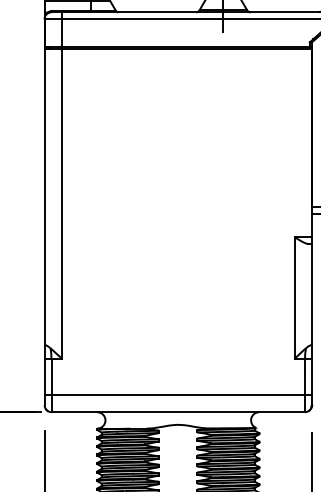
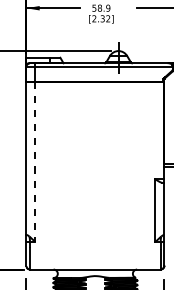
line: (62, 204) -> (35, 162), solid -> dashed
line: (178, 394) -> (95, 260), removed

